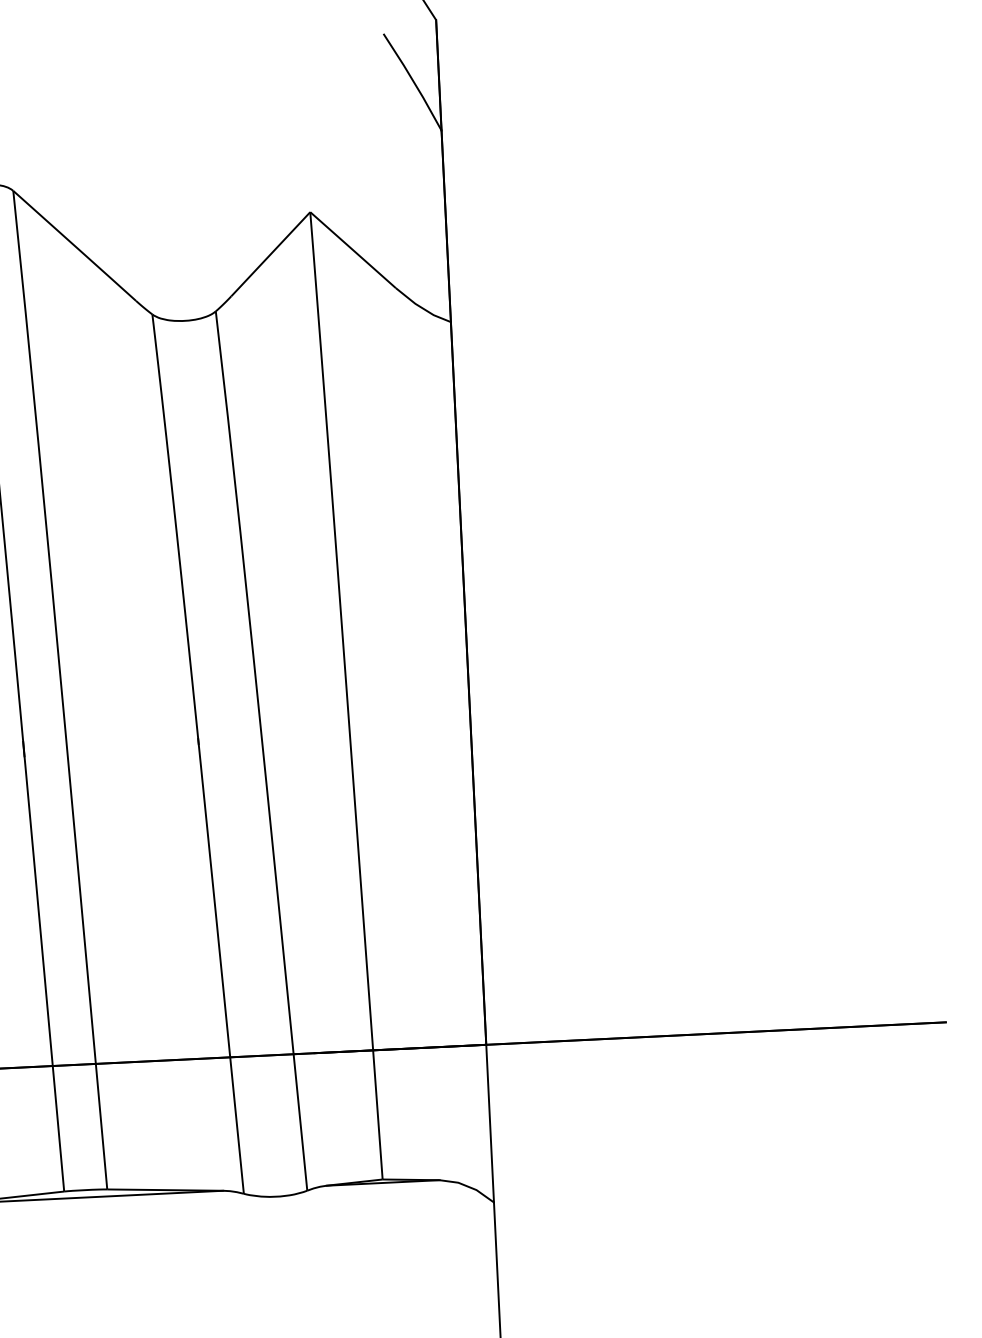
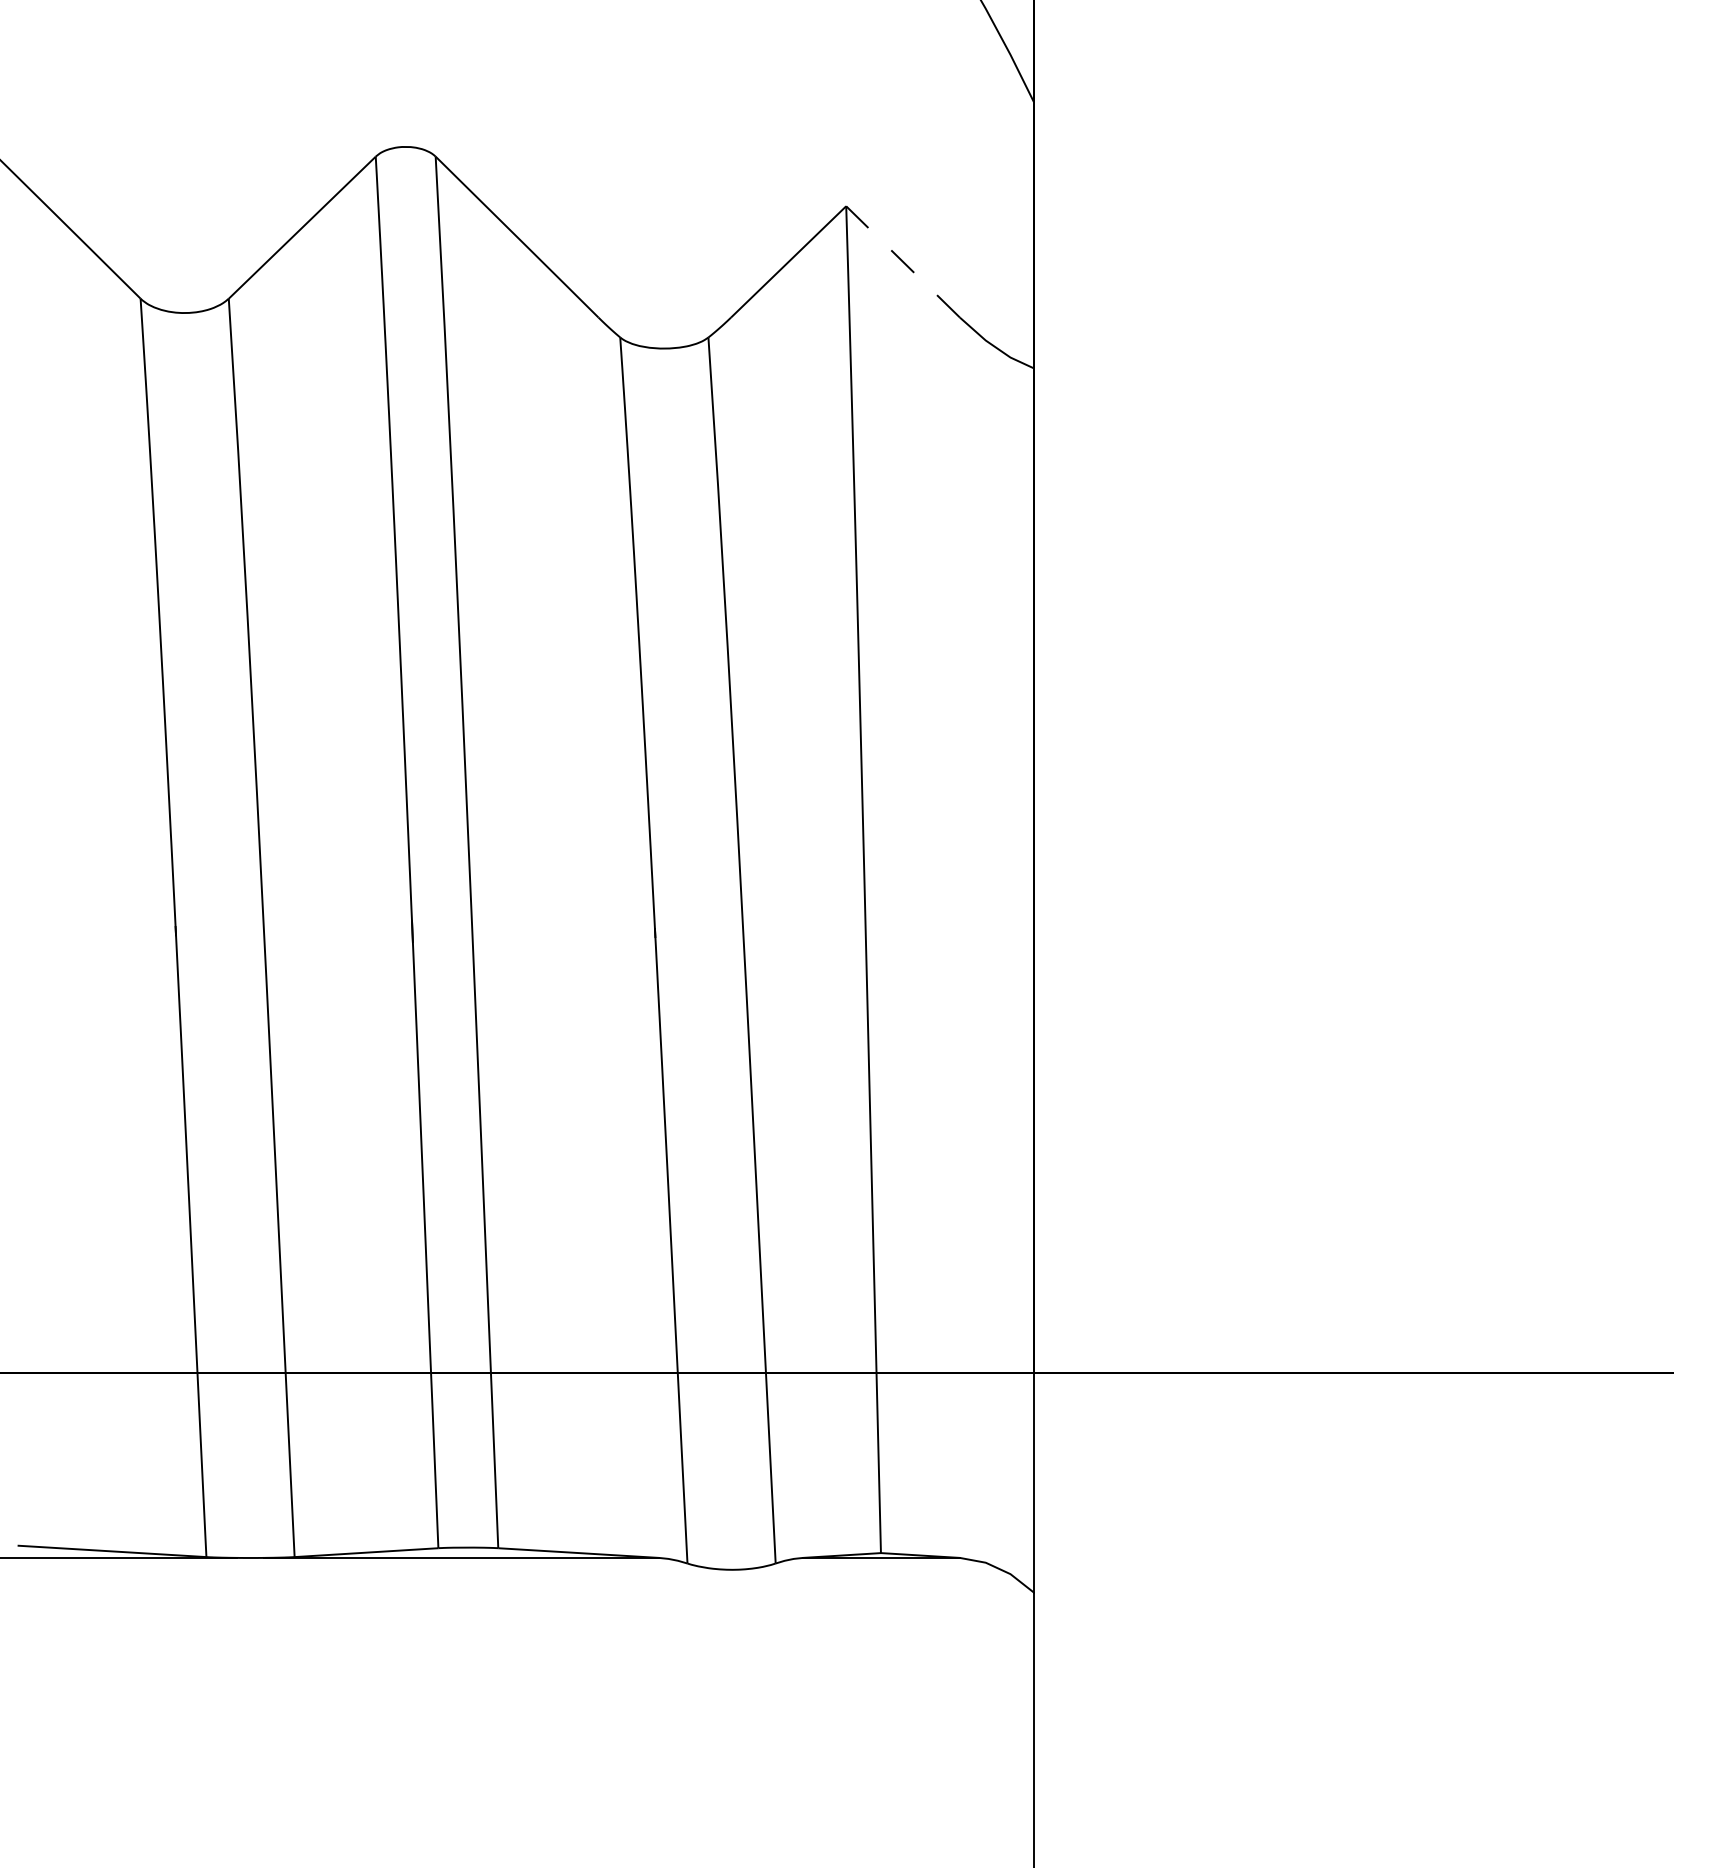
line: (353, 249) -> (903, 261), solid -> dashed

